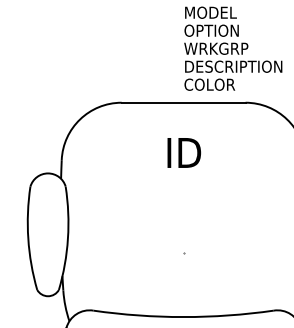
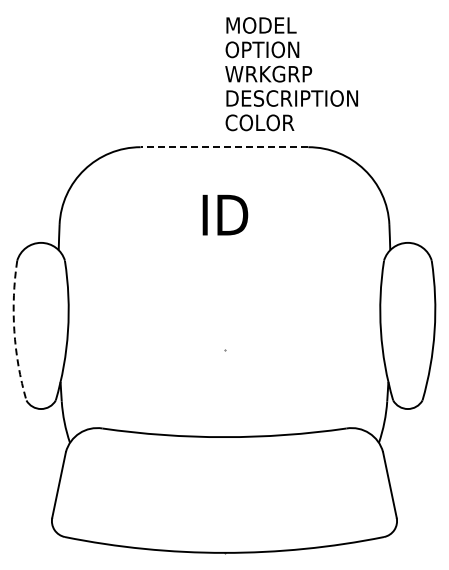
line: (183, 102) -> (224, 147), solid -> dashed
arc: (28, 238) -> (14, 331), solid -> dashed

